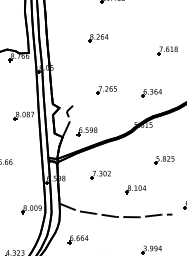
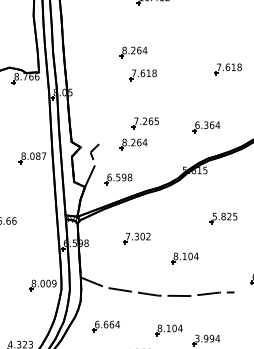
part: (104, 55) -> (142, 75), added
part: (98, 105) -> (133, 144), added
part: (123, 242) -> (168, 330), added

